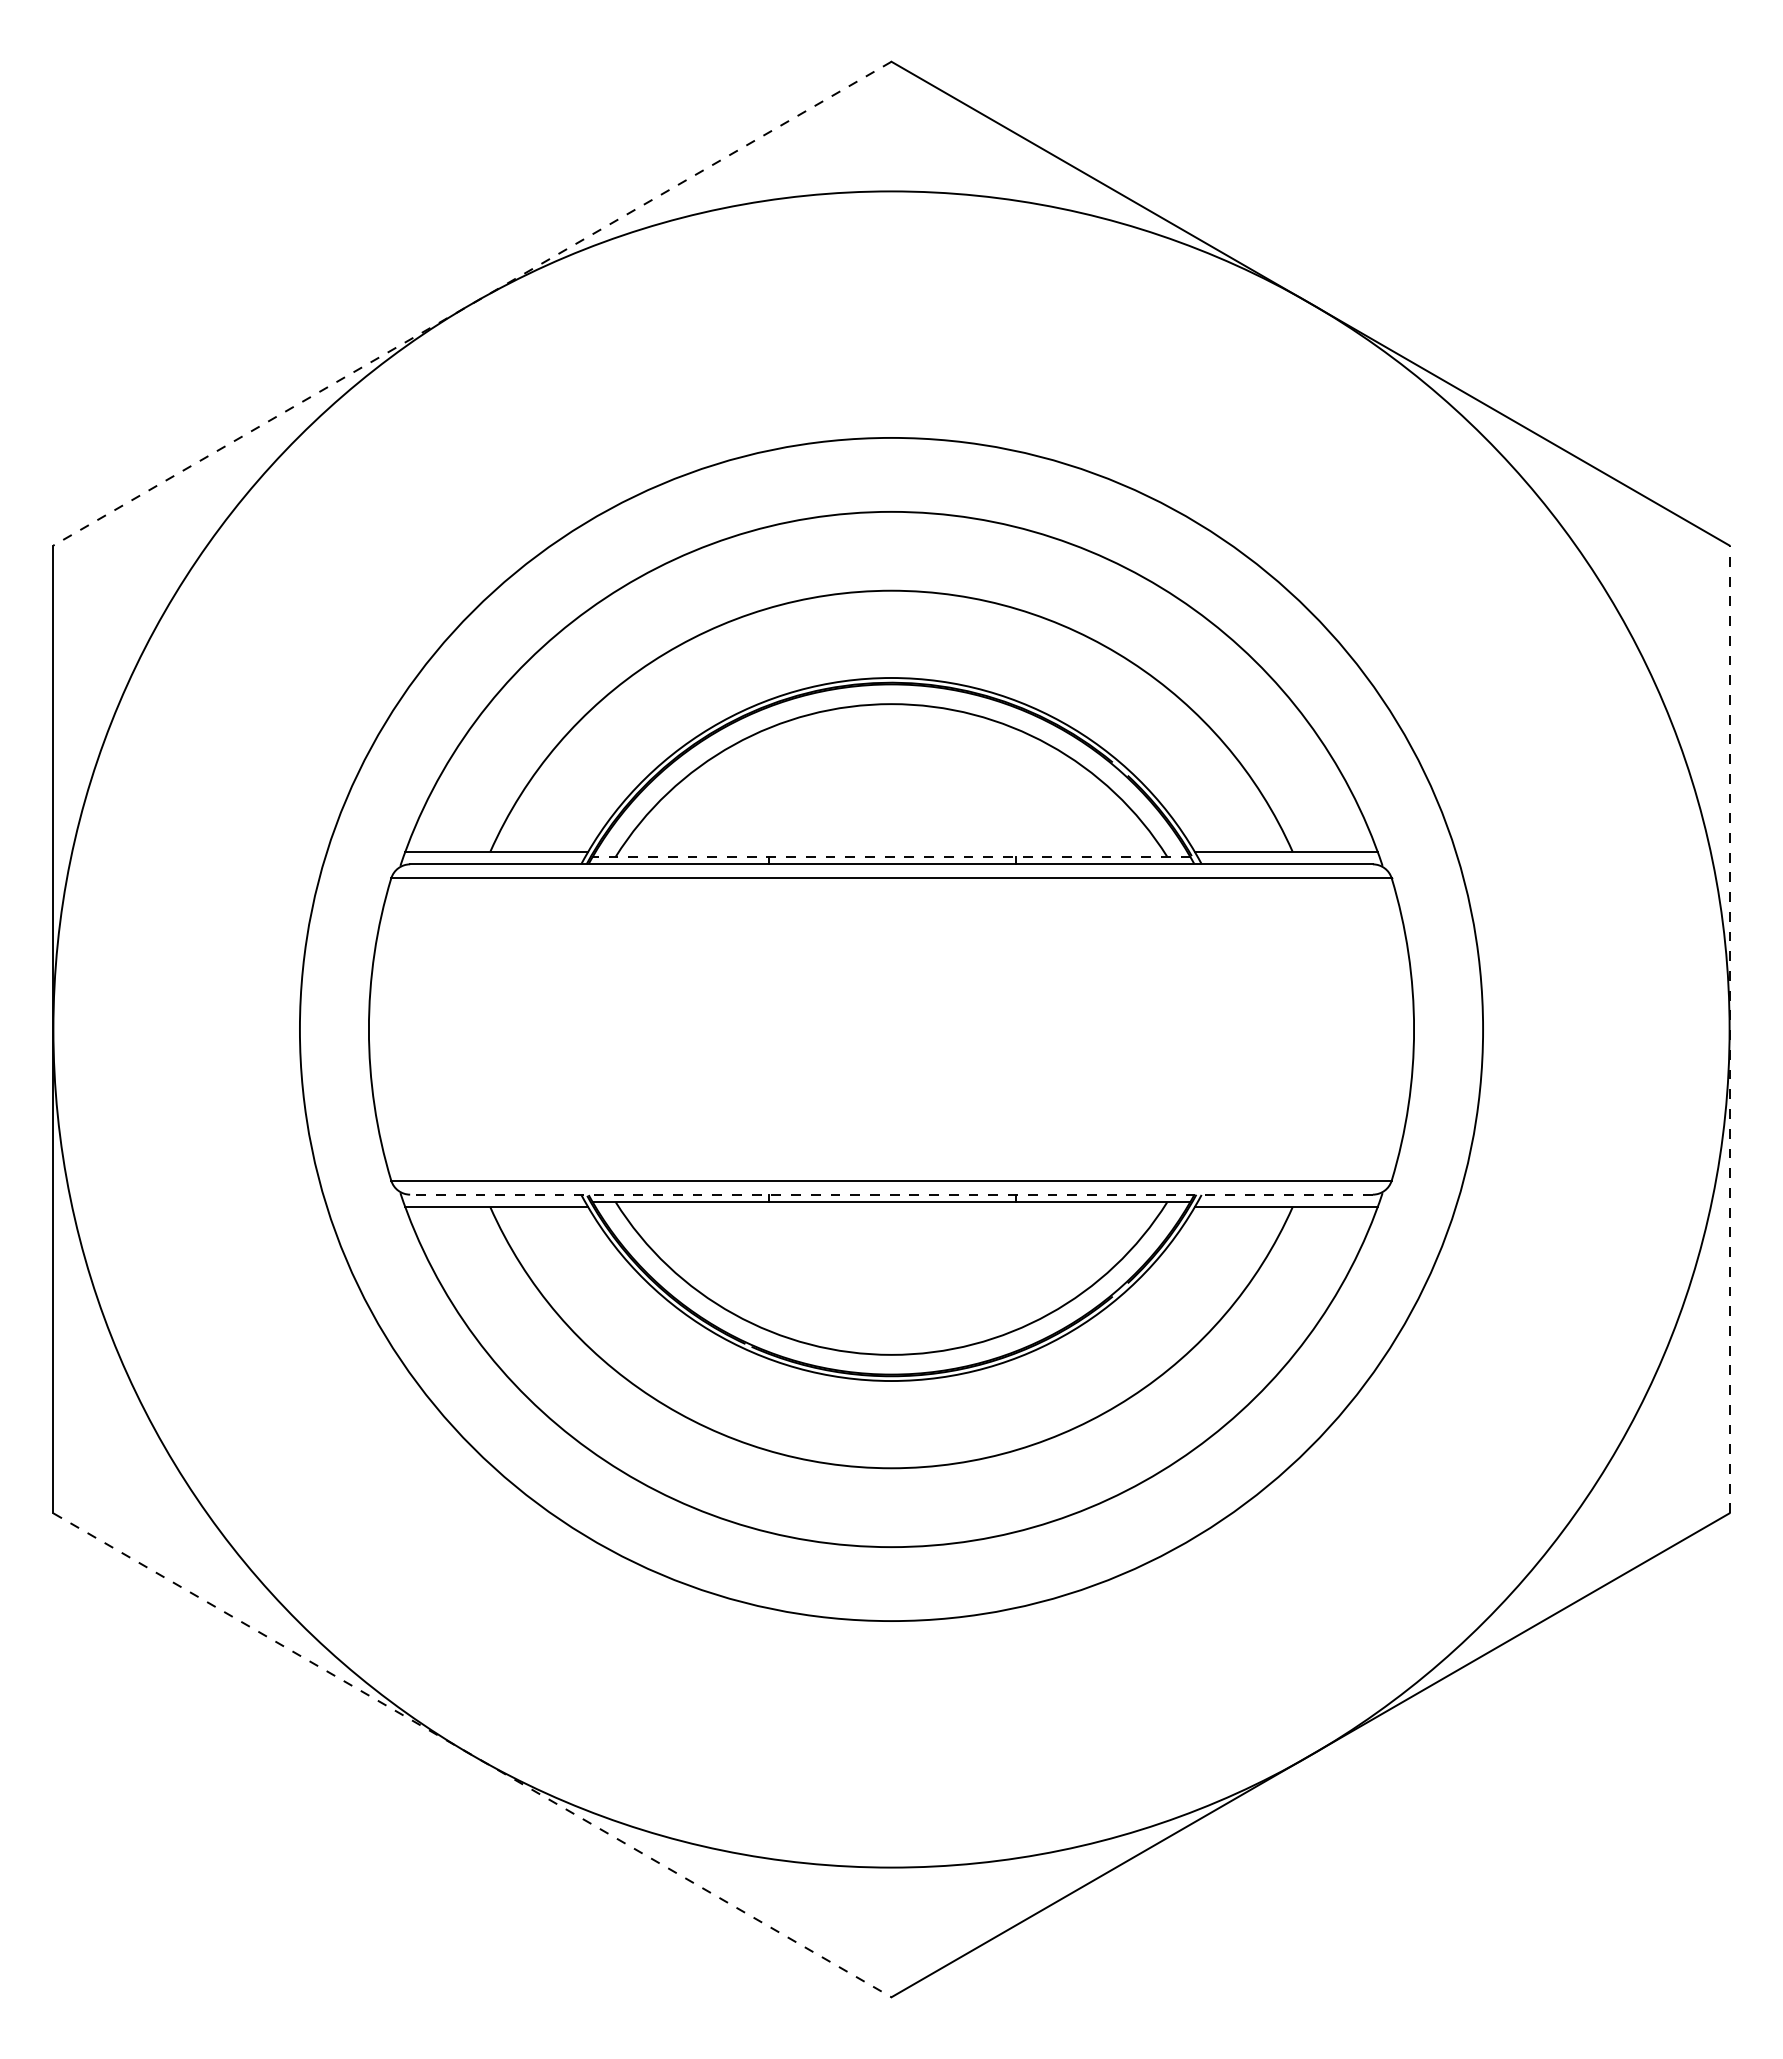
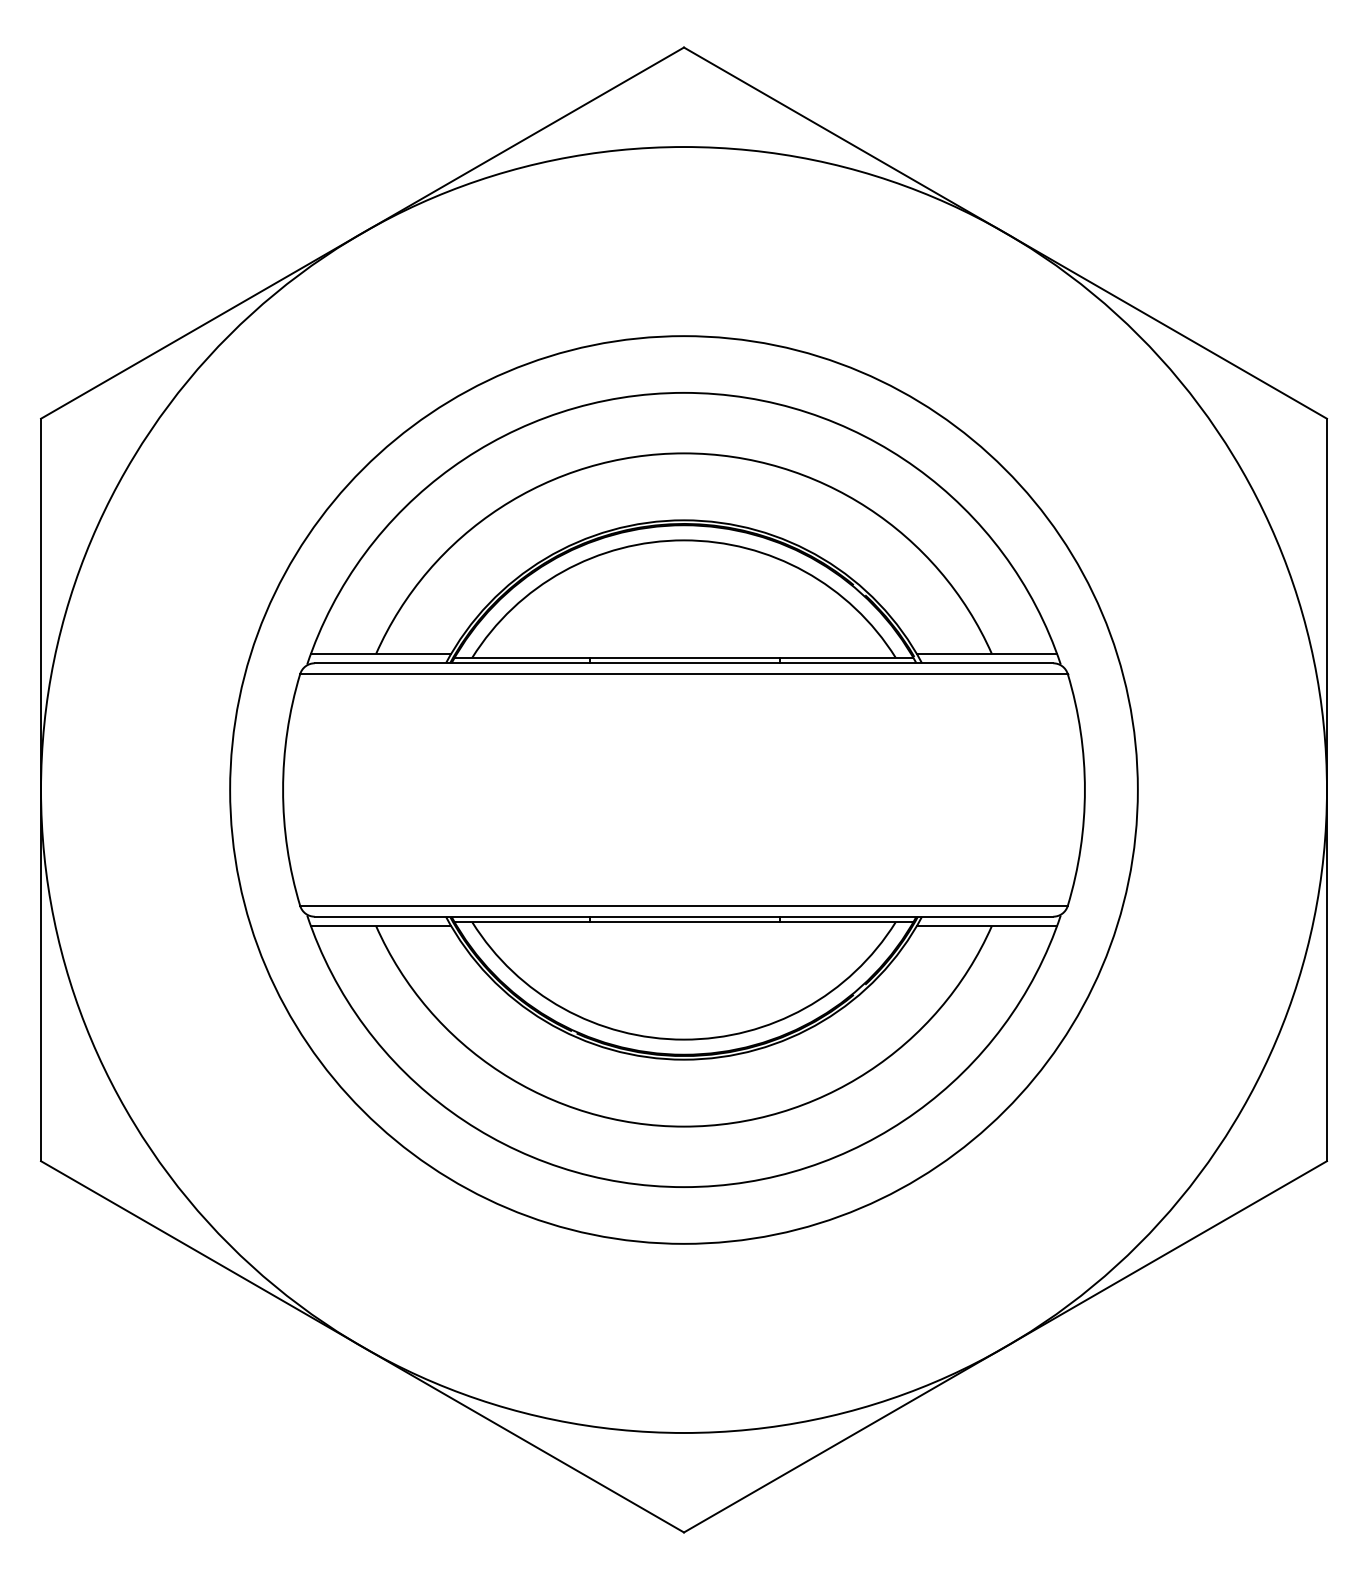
line: (472, 303) -> (362, 233), dashed -> solid
line: (891, 856) -> (684, 657), dashed -> solid
line: (1729, 1029) -> (1326, 790), dashed -> solid
line: (891, 1194) -> (684, 916), dashed -> solid
line: (472, 1755) -> (362, 1346), dashed -> solid

